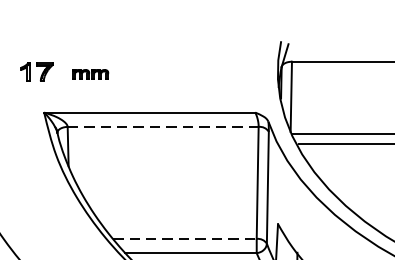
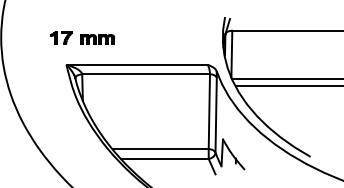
part: (90, 74) -> (97, 39), size x1.43
line: (163, 127) -> (146, 74), dashed -> solid
line: (186, 239) -> (161, 149), dashed -> solid

